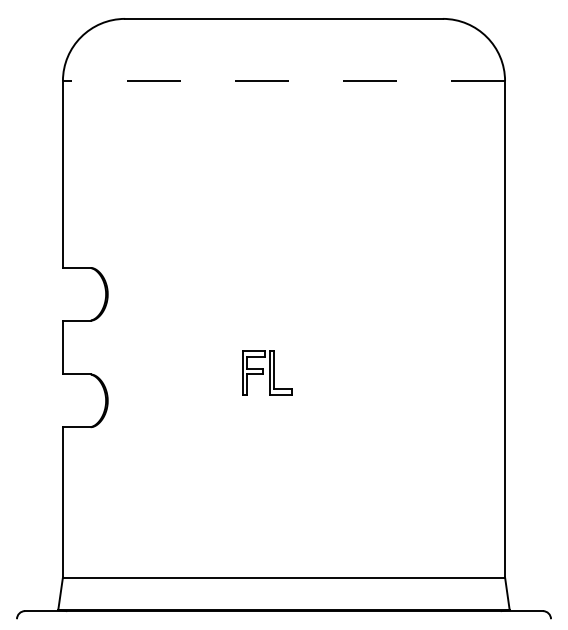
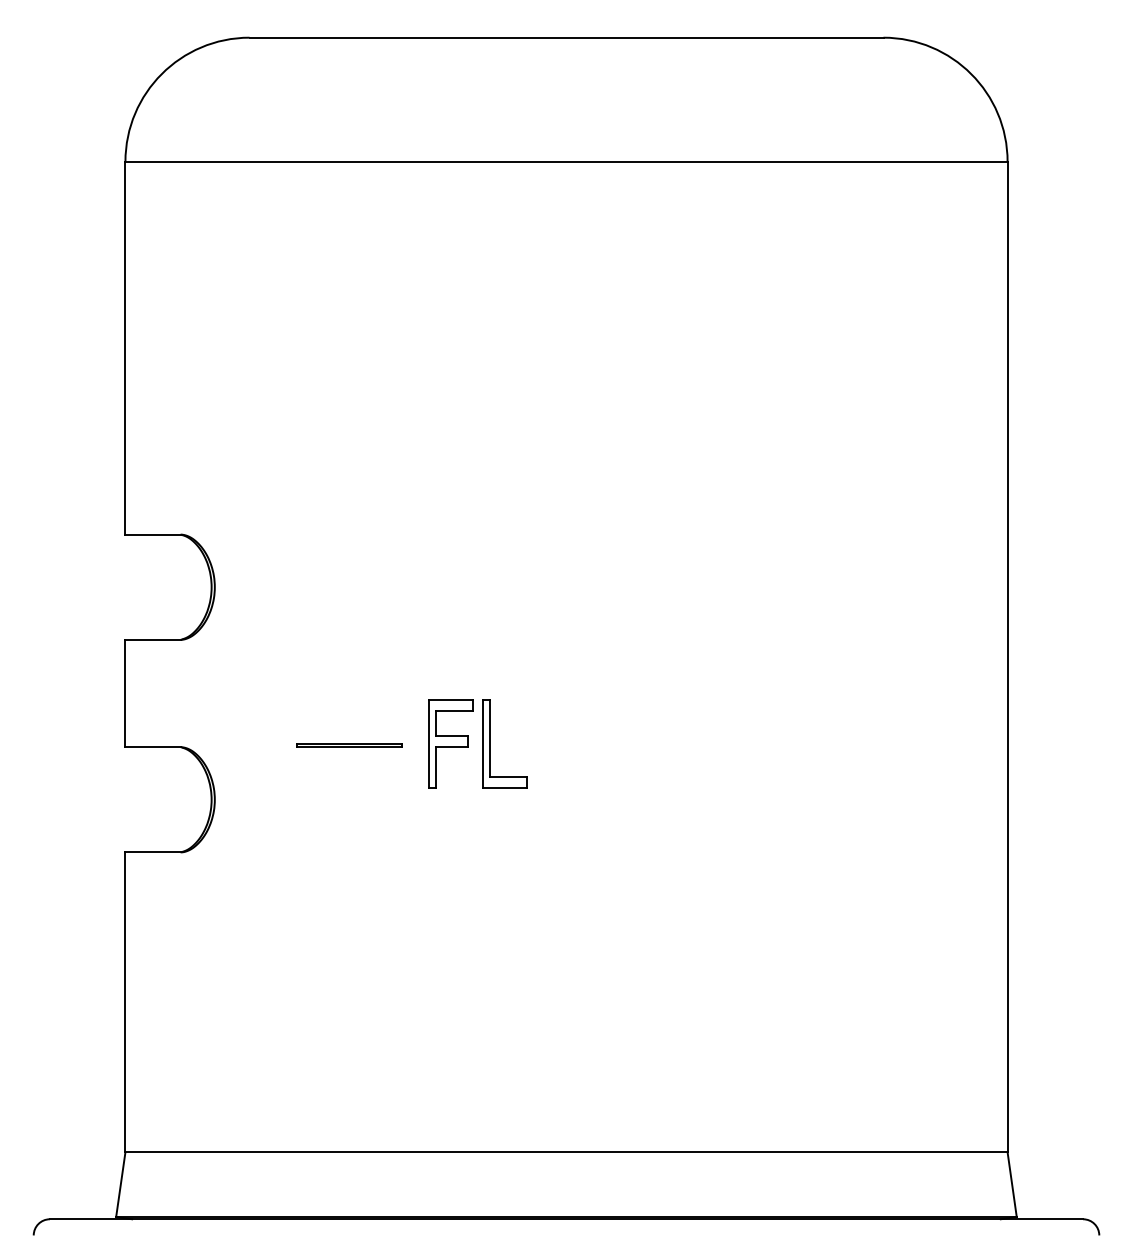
line: (283, 81) -> (565, 162), dashed -> solid
part: (267, 372) -> (477, 743), moved
line: (175, 373) -> (350, 745), added

